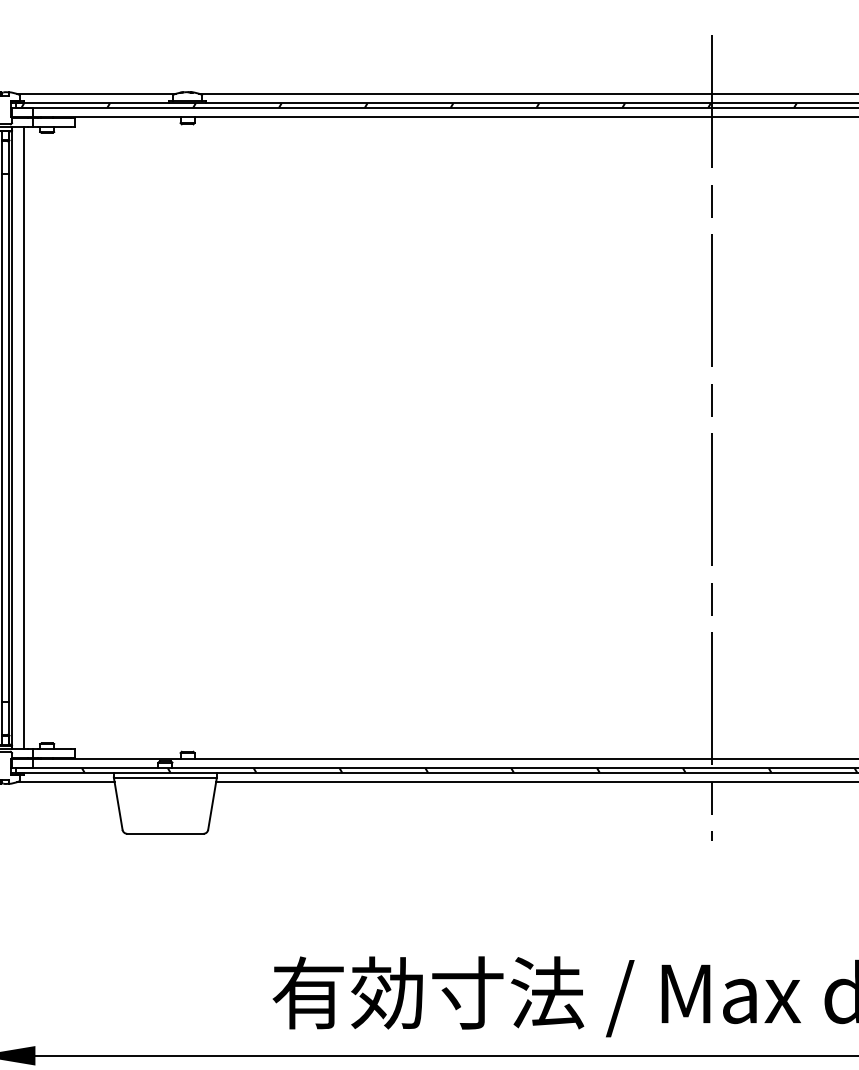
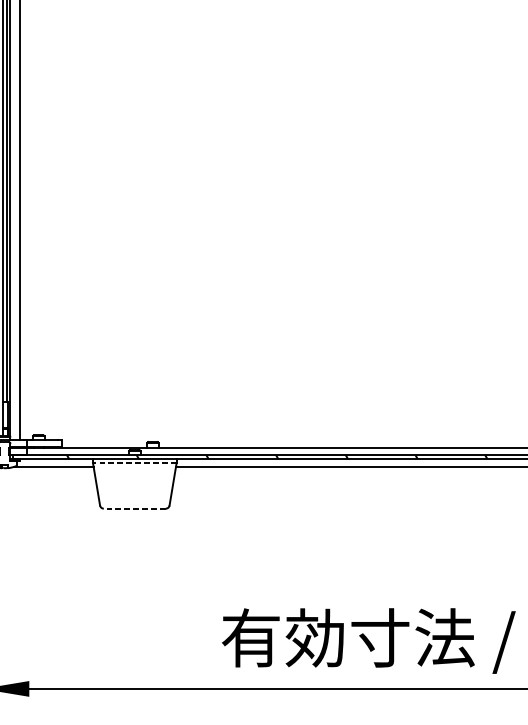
line: (165, 777) -> (134, 462), solid -> dashed
line: (164, 833) -> (134, 508), solid -> dashed

